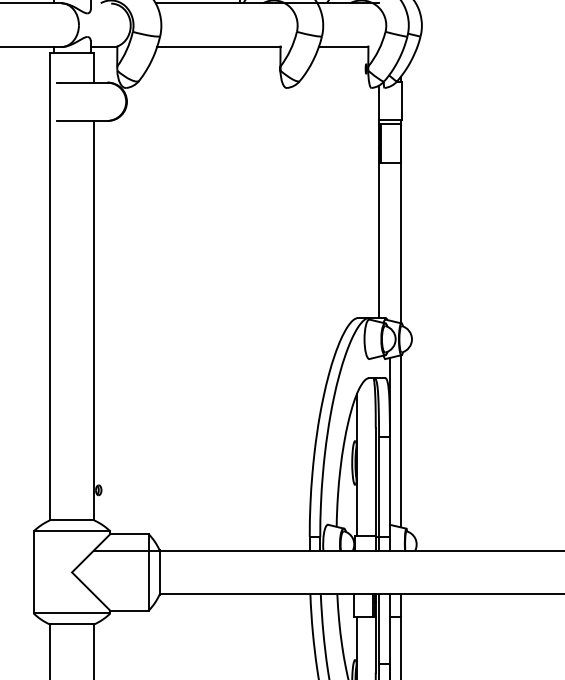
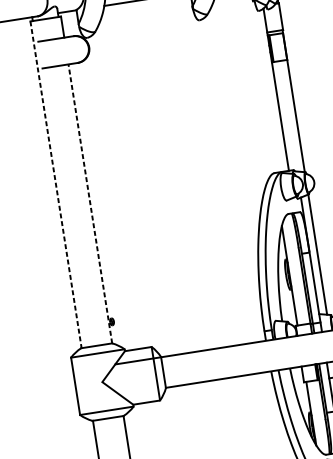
line: (50, 286) -> (56, 184), solid -> dashed
line: (94, 320) -> (90, 203), solid -> dashed

